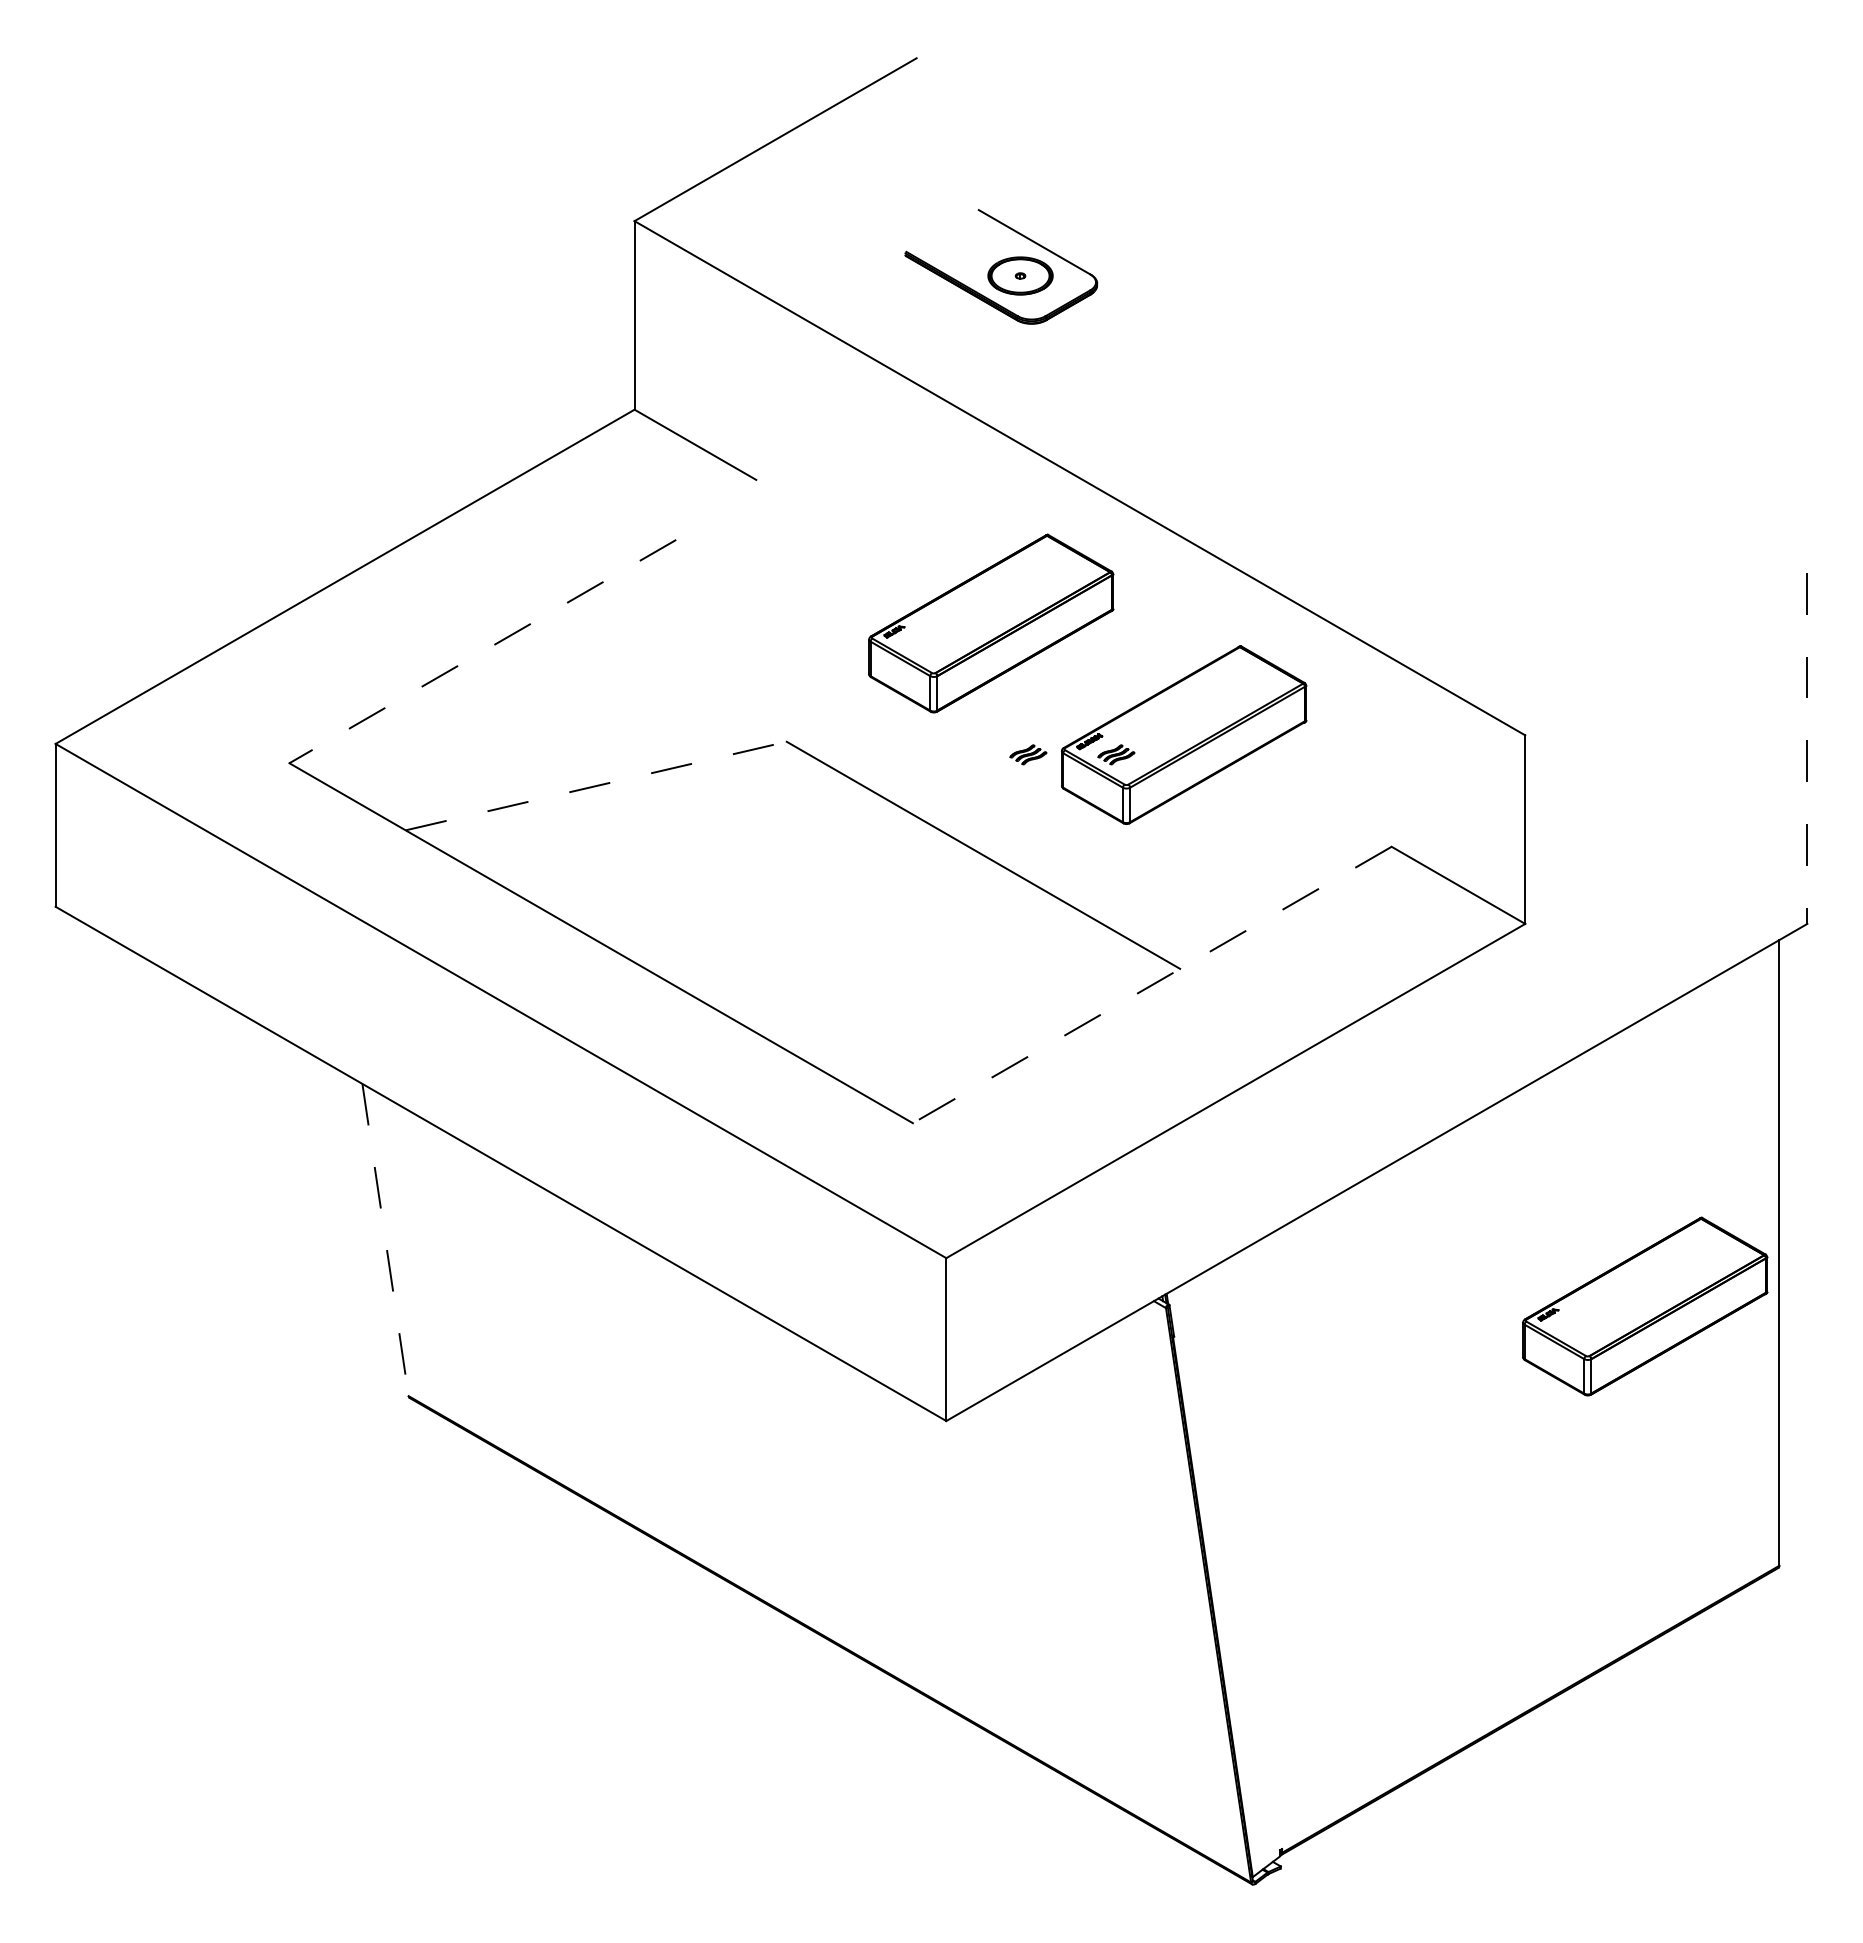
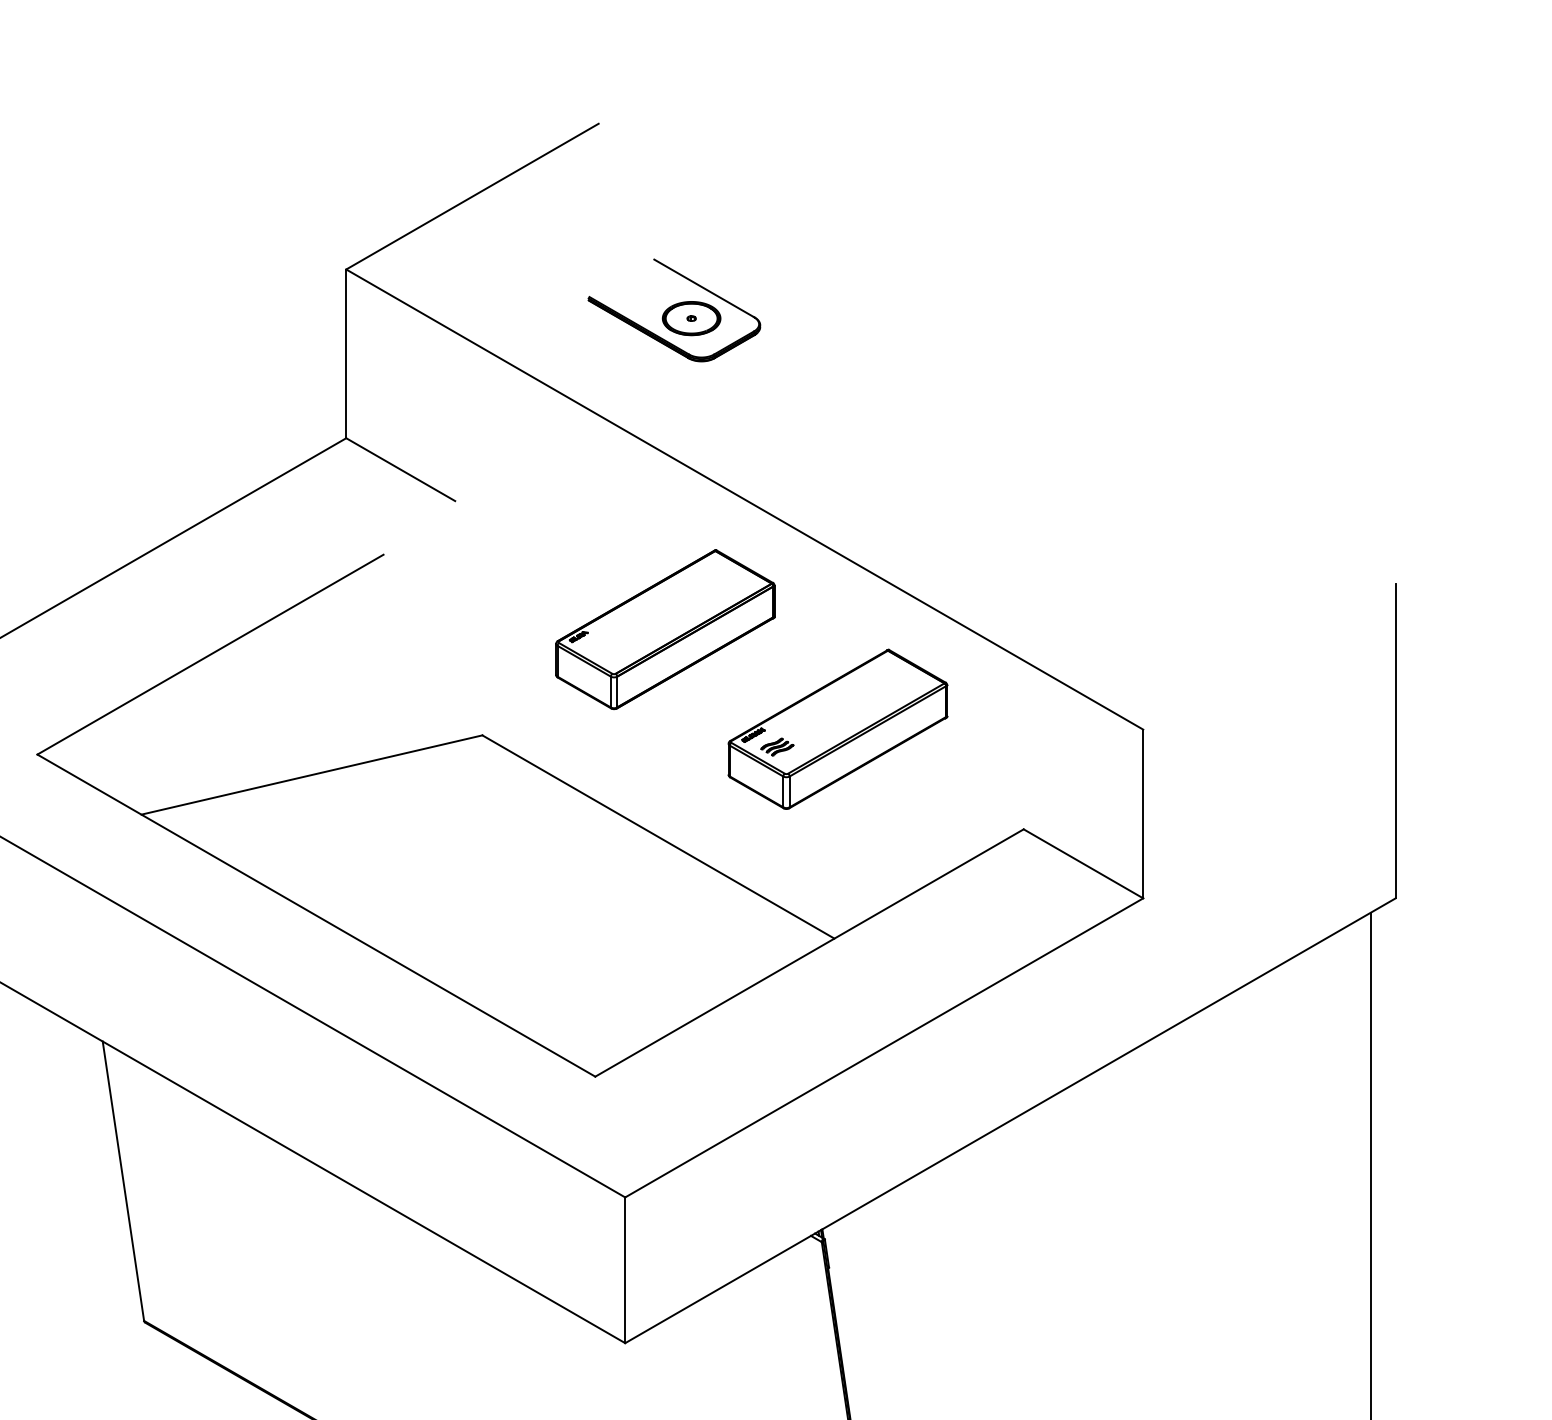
line: (482, 651) -> (210, 654), dashed -> solid
line: (1807, 748) -> (1395, 741), dashed -> solid
part: (1028, 754) -> (698, 746), removed
line: (596, 786) -> (312, 775), dashed -> solid
line: (1151, 985) -> (808, 953), dashed -> solid
line: (385, 1240) -> (123, 1181), dashed -> solid
part: (1645, 1306) -> (1250, 1240), removed

